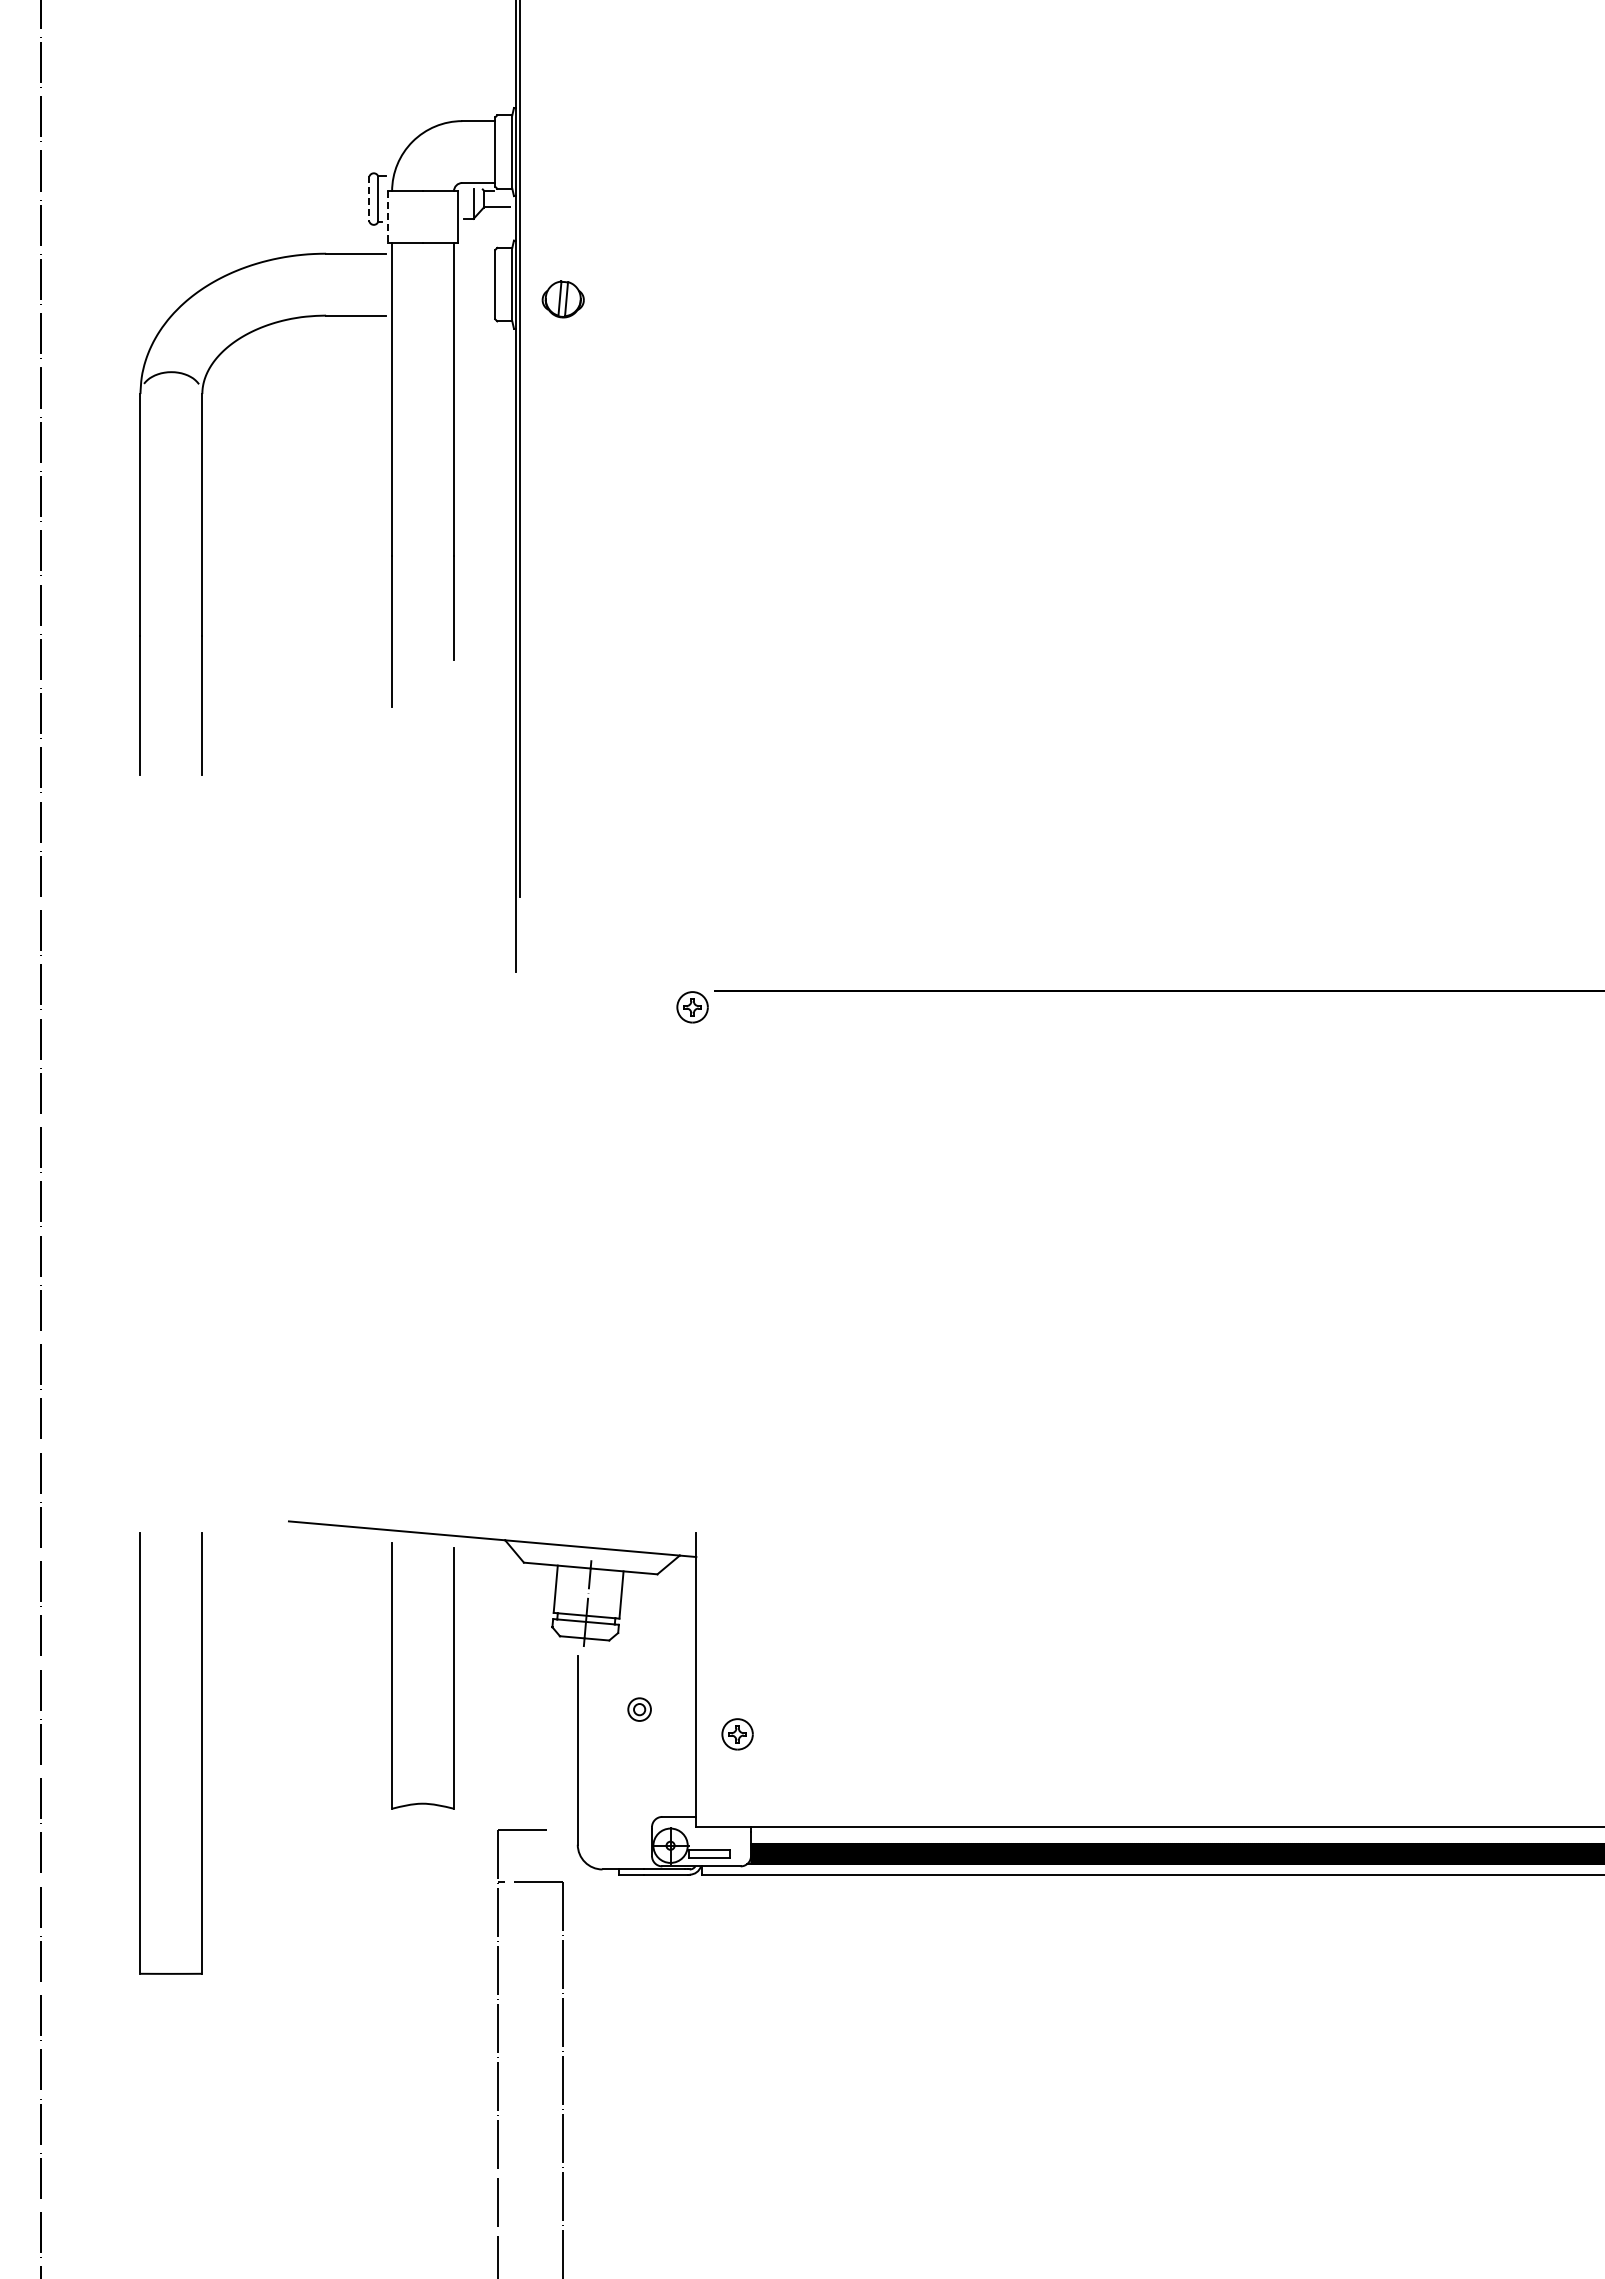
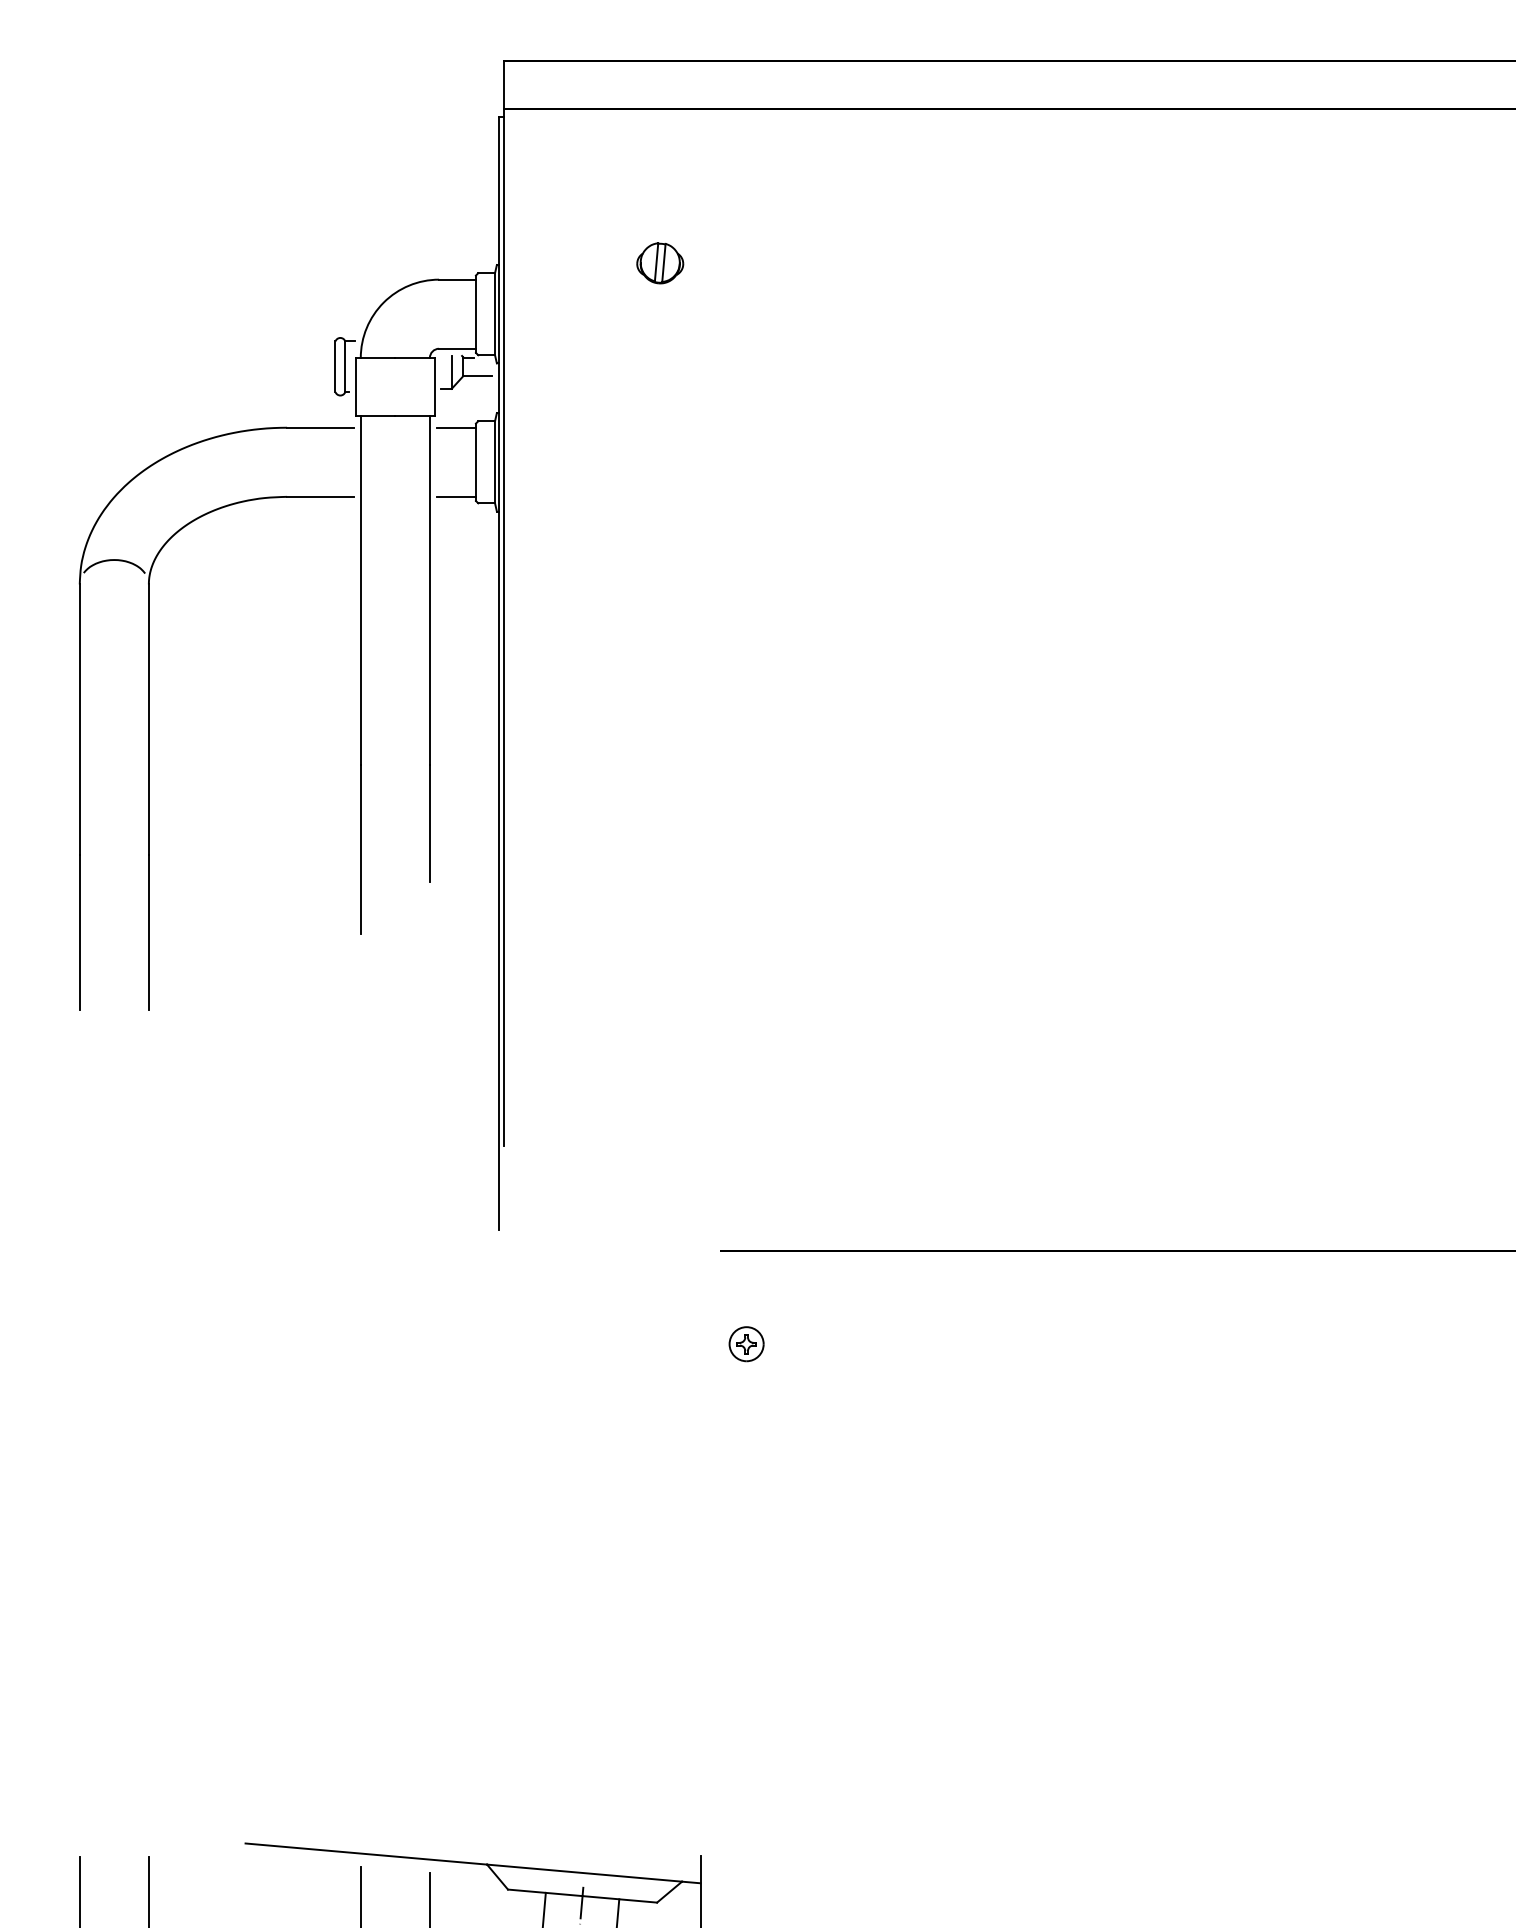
line: (369, 199) -> (335, 367), dashed -> solid
line: (387, 217) -> (355, 387), dashed -> solid
line: (477, 253) -> (456, 427), added
part: (562, 299) -> (659, 263), moved
line: (477, 315) -> (456, 496), added
part: (692, 1007) -> (746, 1344), moved

